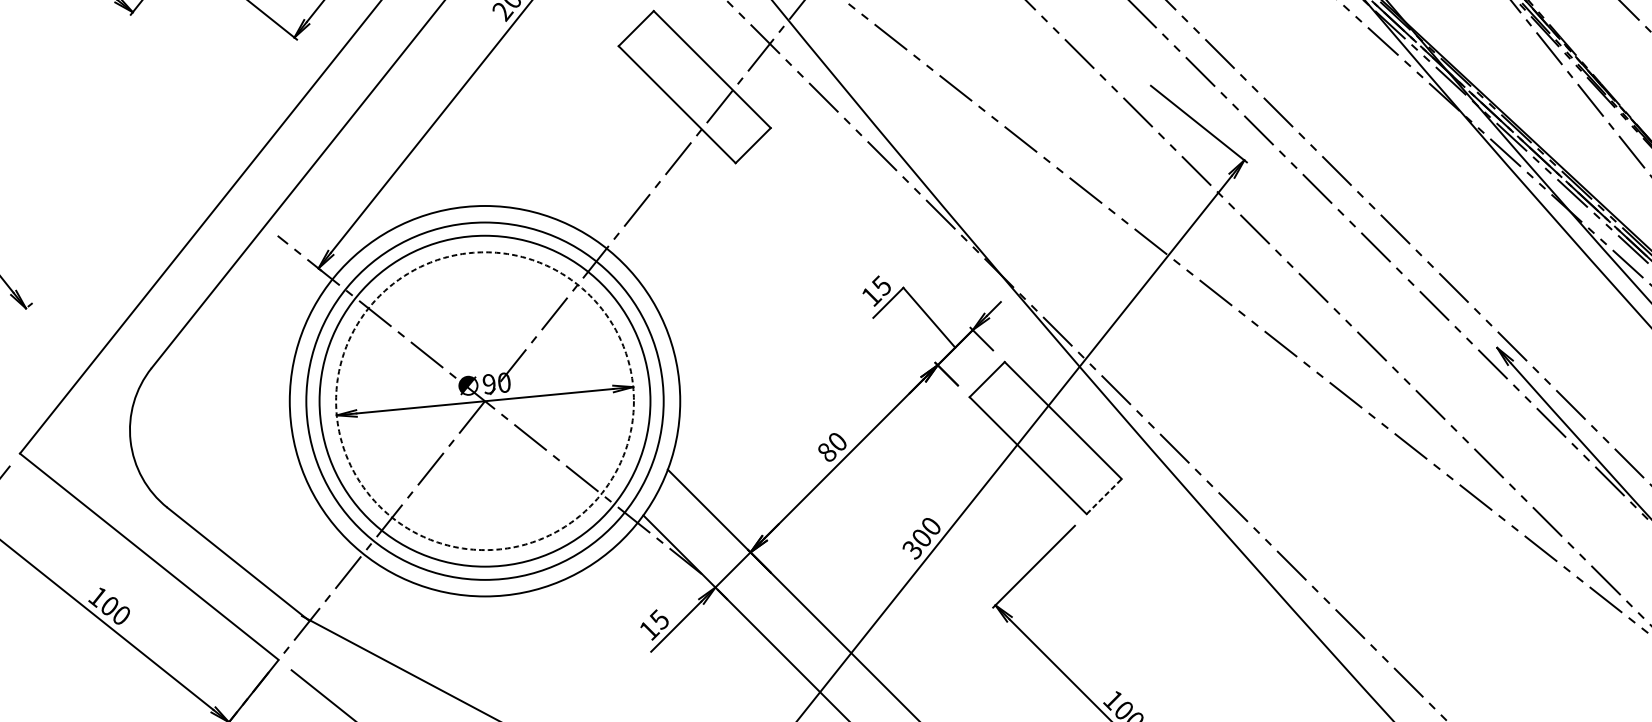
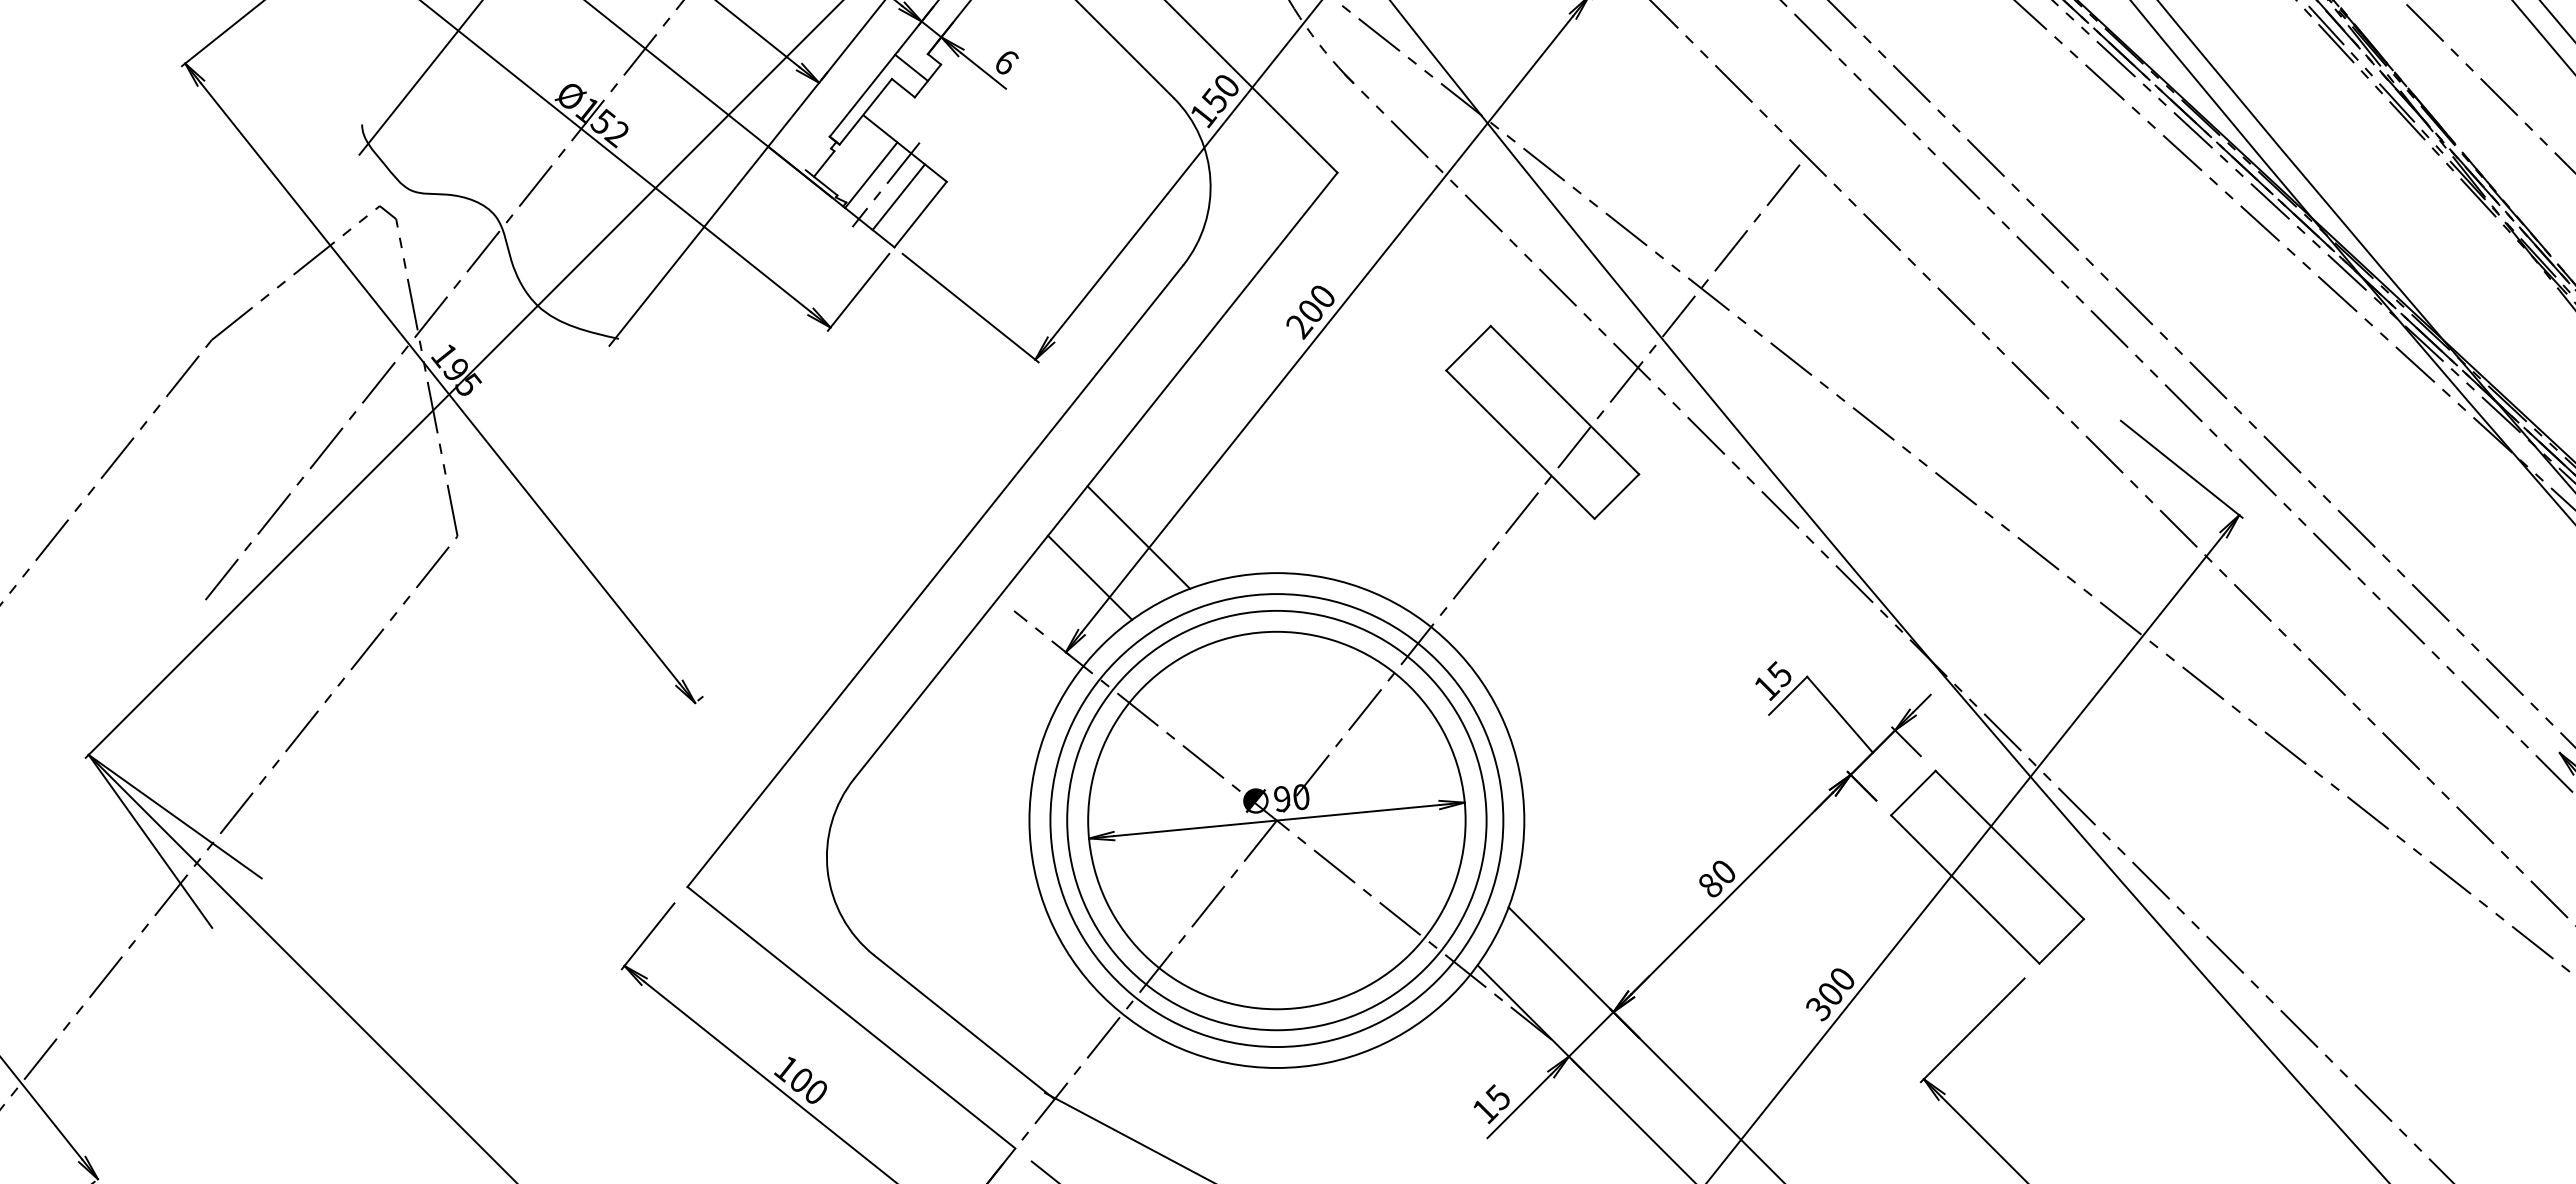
line: (375, 177) -> (1138, 537), added
line: (337, 209) -> (1090, 577), added
circle: (484, 401) -> (1276, 820), dashed -> solid
line: (1104, 496) -> (2062, 941), dashed -> solid

